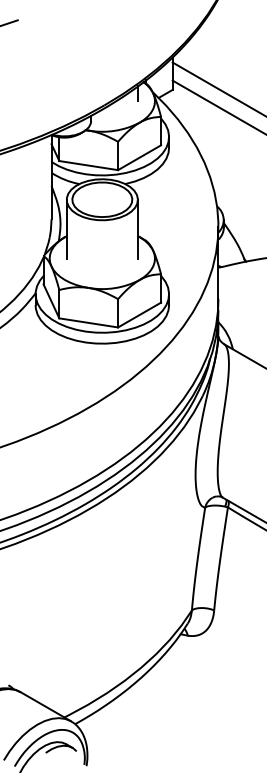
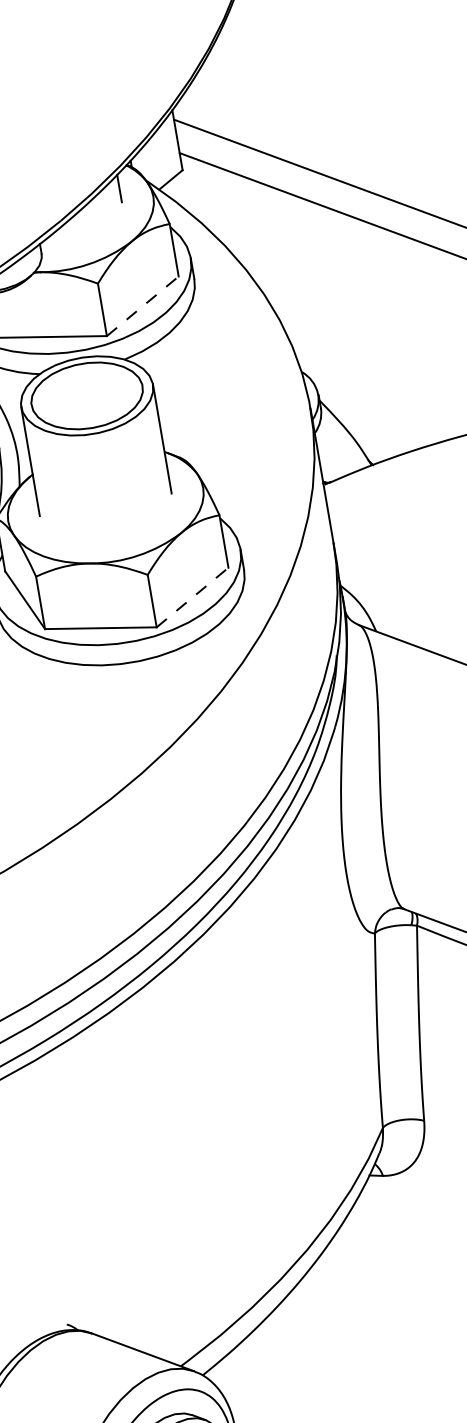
line: (139, 157) -> (142, 305), solid -> dashed
line: (139, 315) -> (192, 598), solid -> dashed

